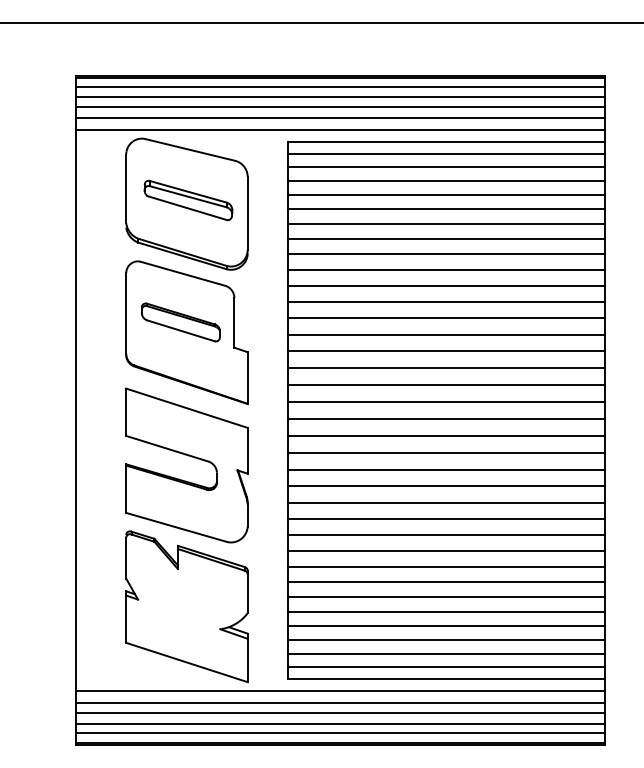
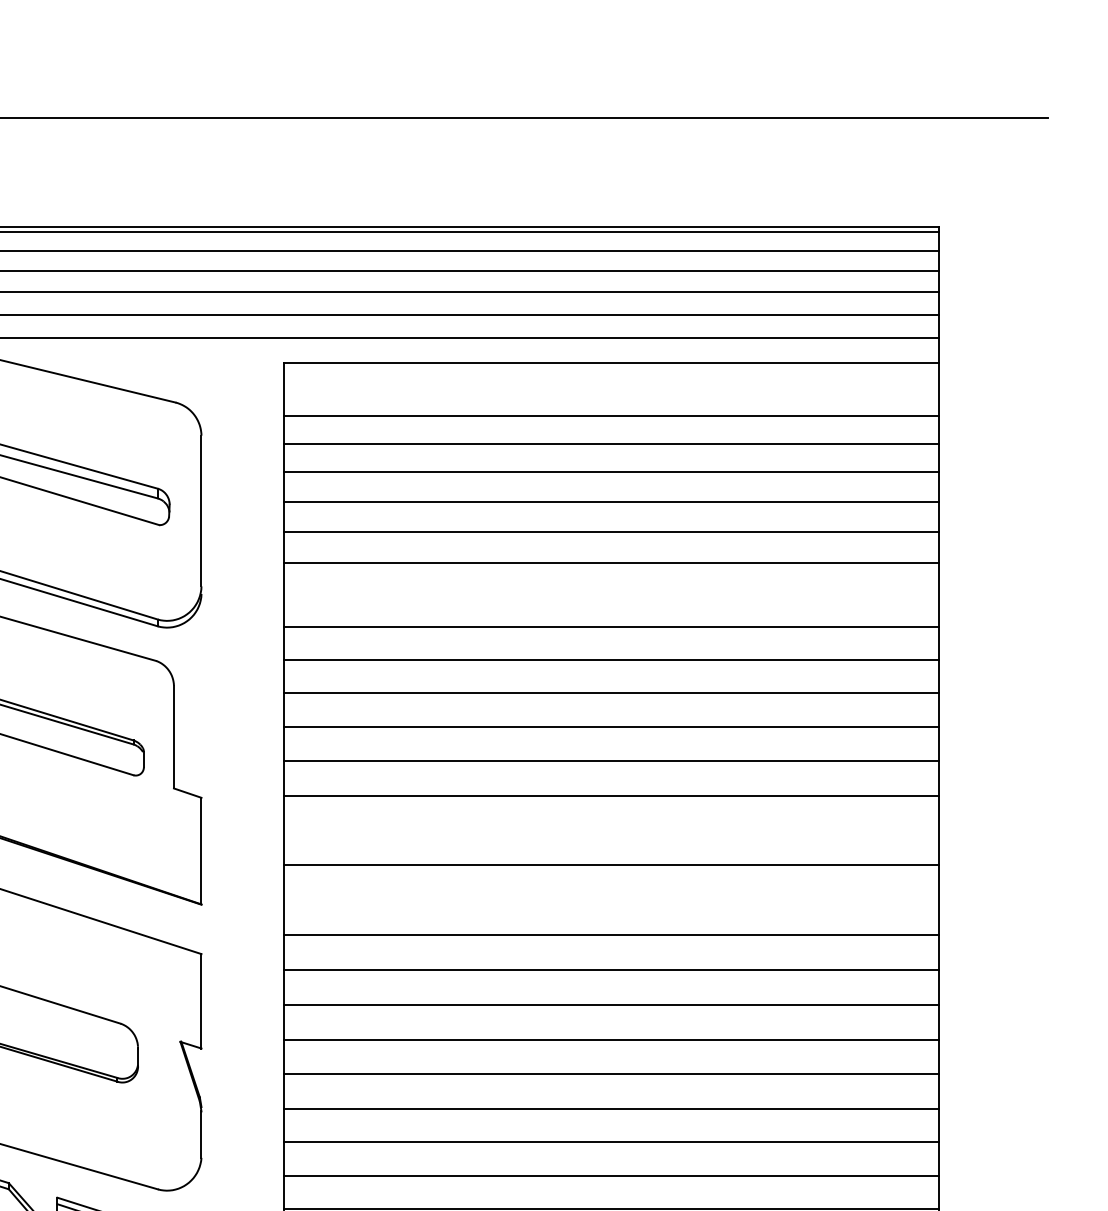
line: (445, 154) -> (609, 389), removed
line: (445, 253) -> (609, 593), removed
line: (445, 368) -> (609, 831), removed
line: (445, 401) -> (609, 899), removed

